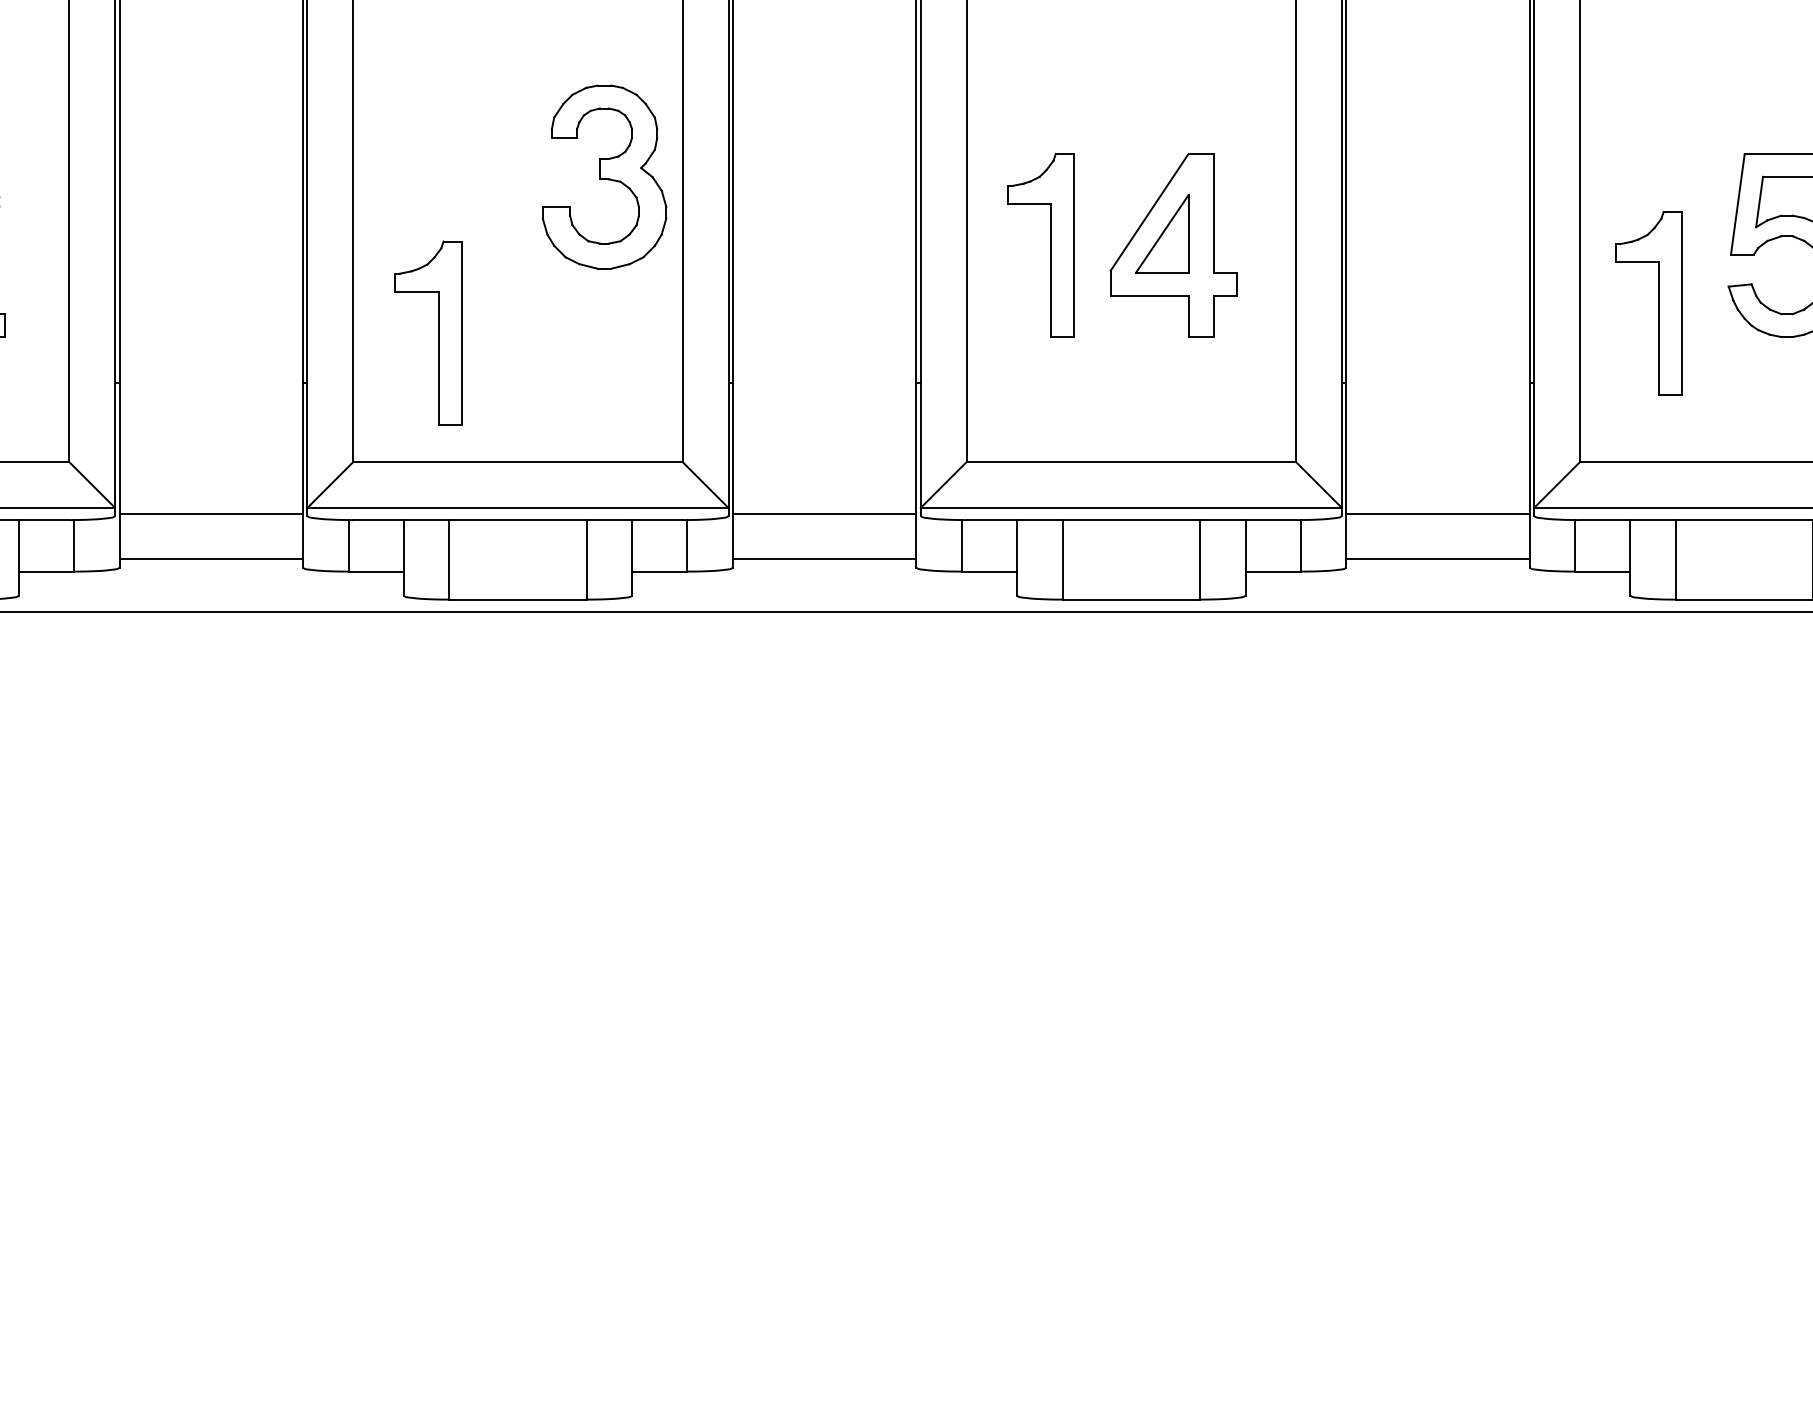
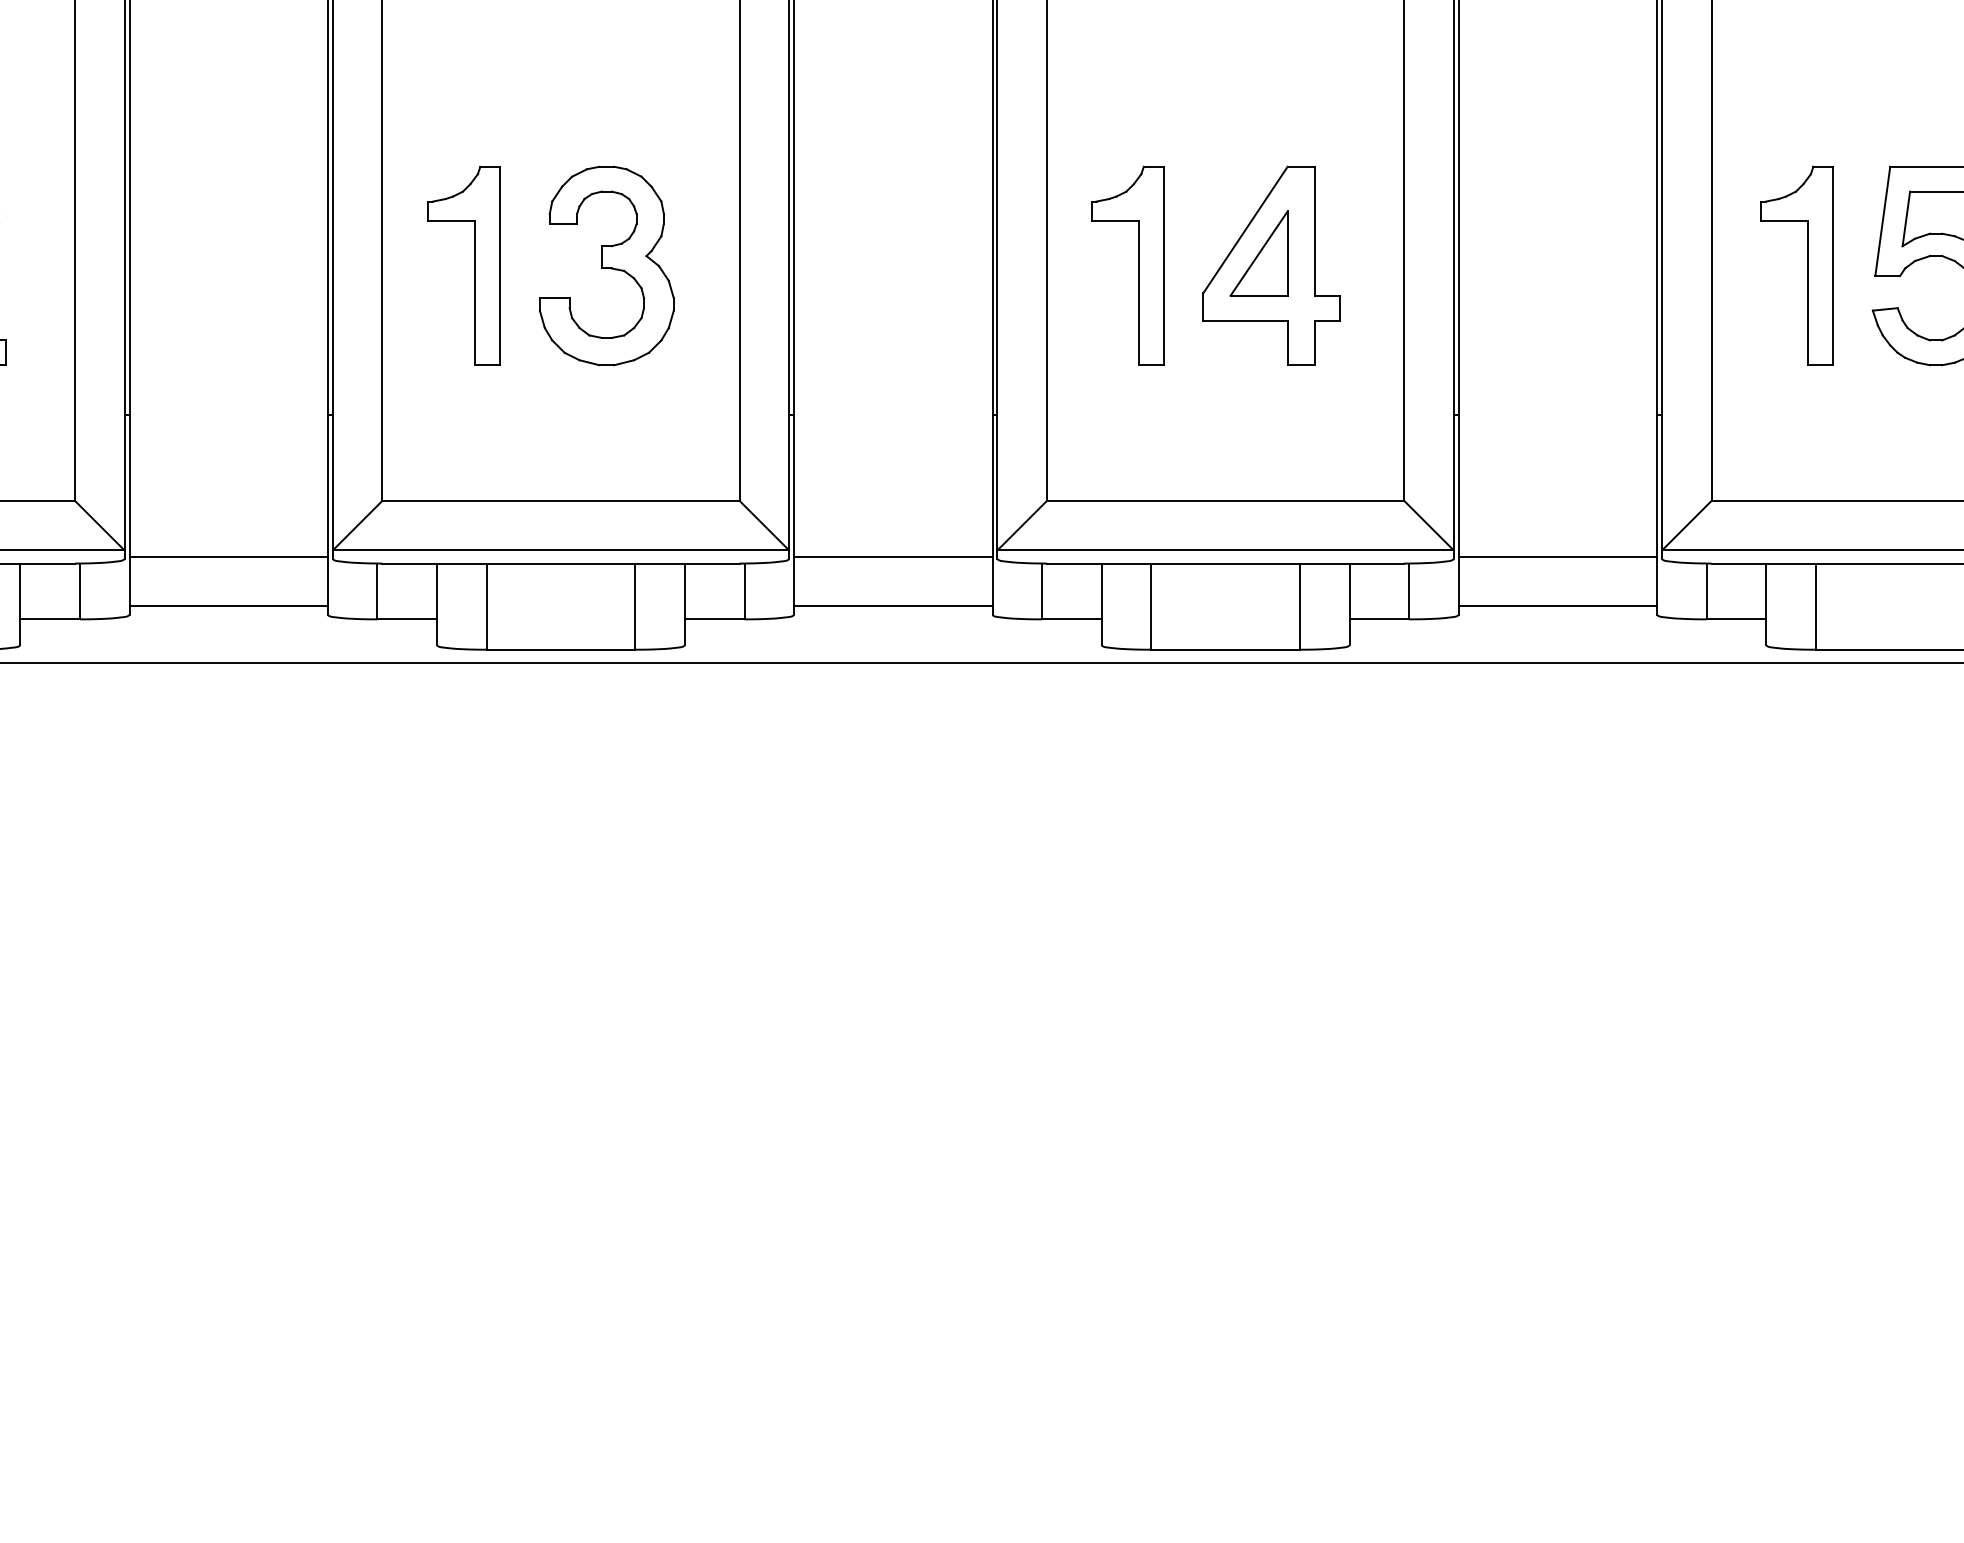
part: (604, 176) -> (606, 265), moved
part: (1658, 303) -> (1807, 265), moved
part: (438, 332) -> (474, 265), moved

